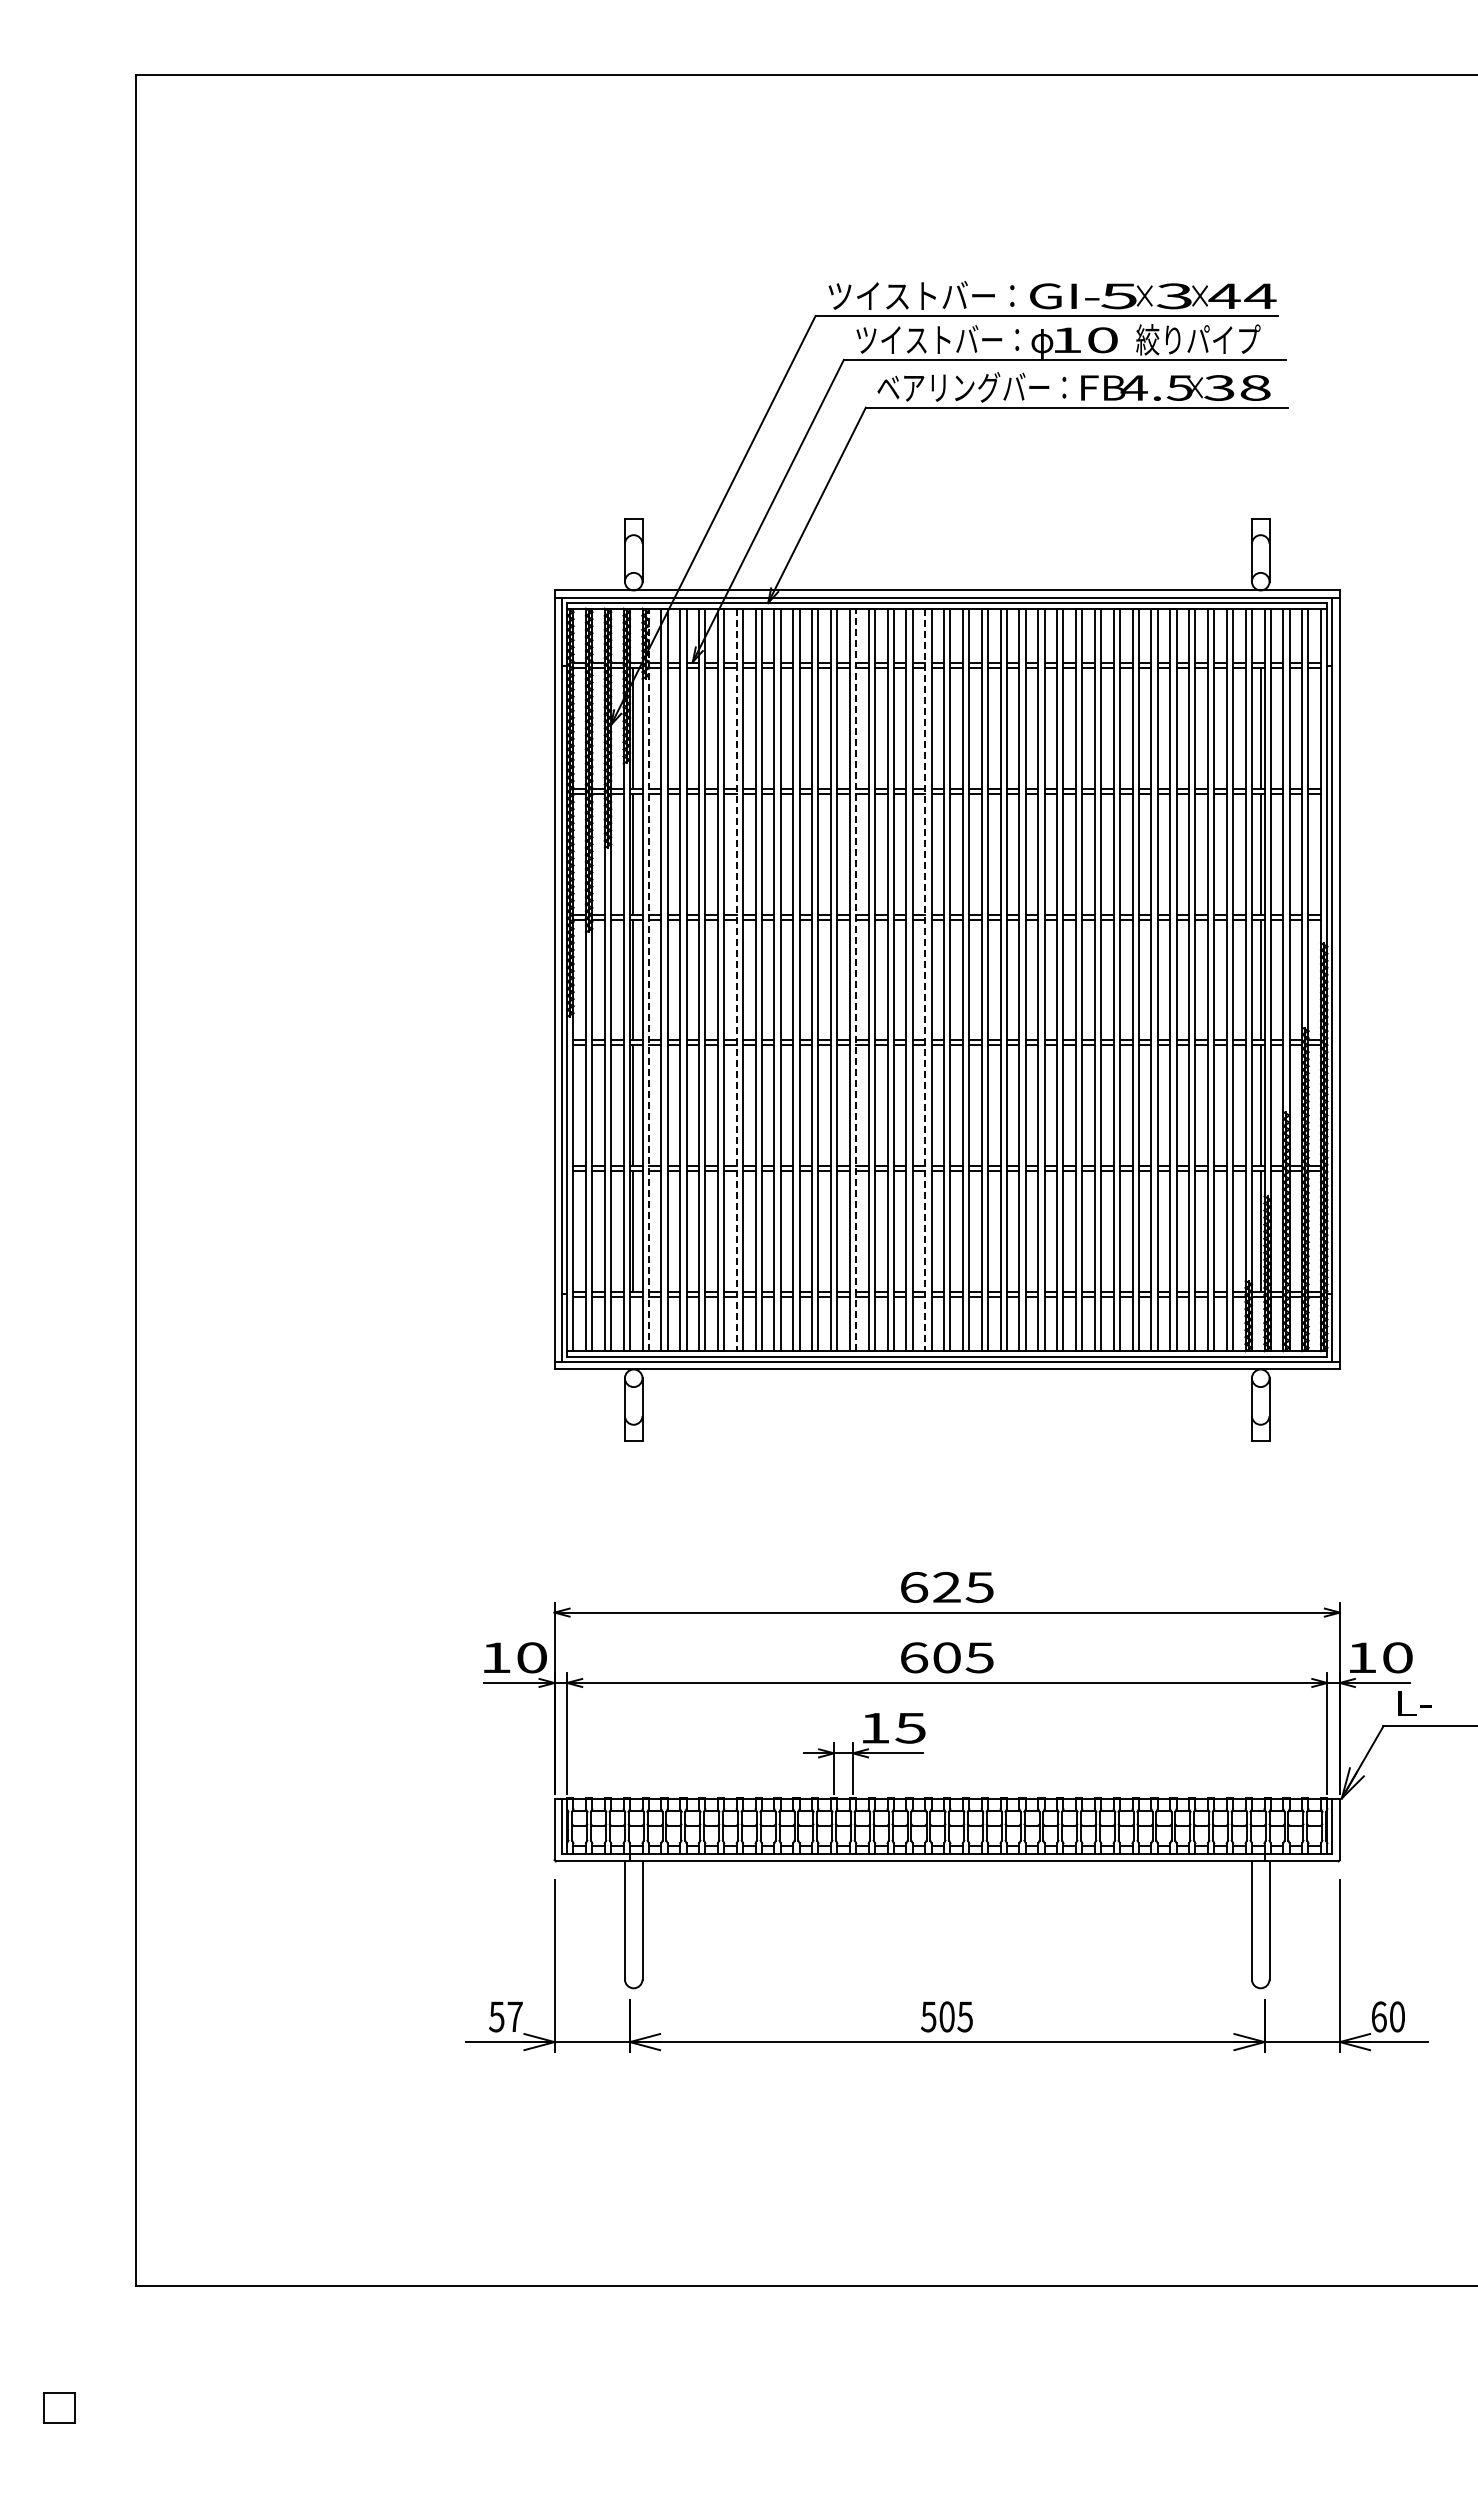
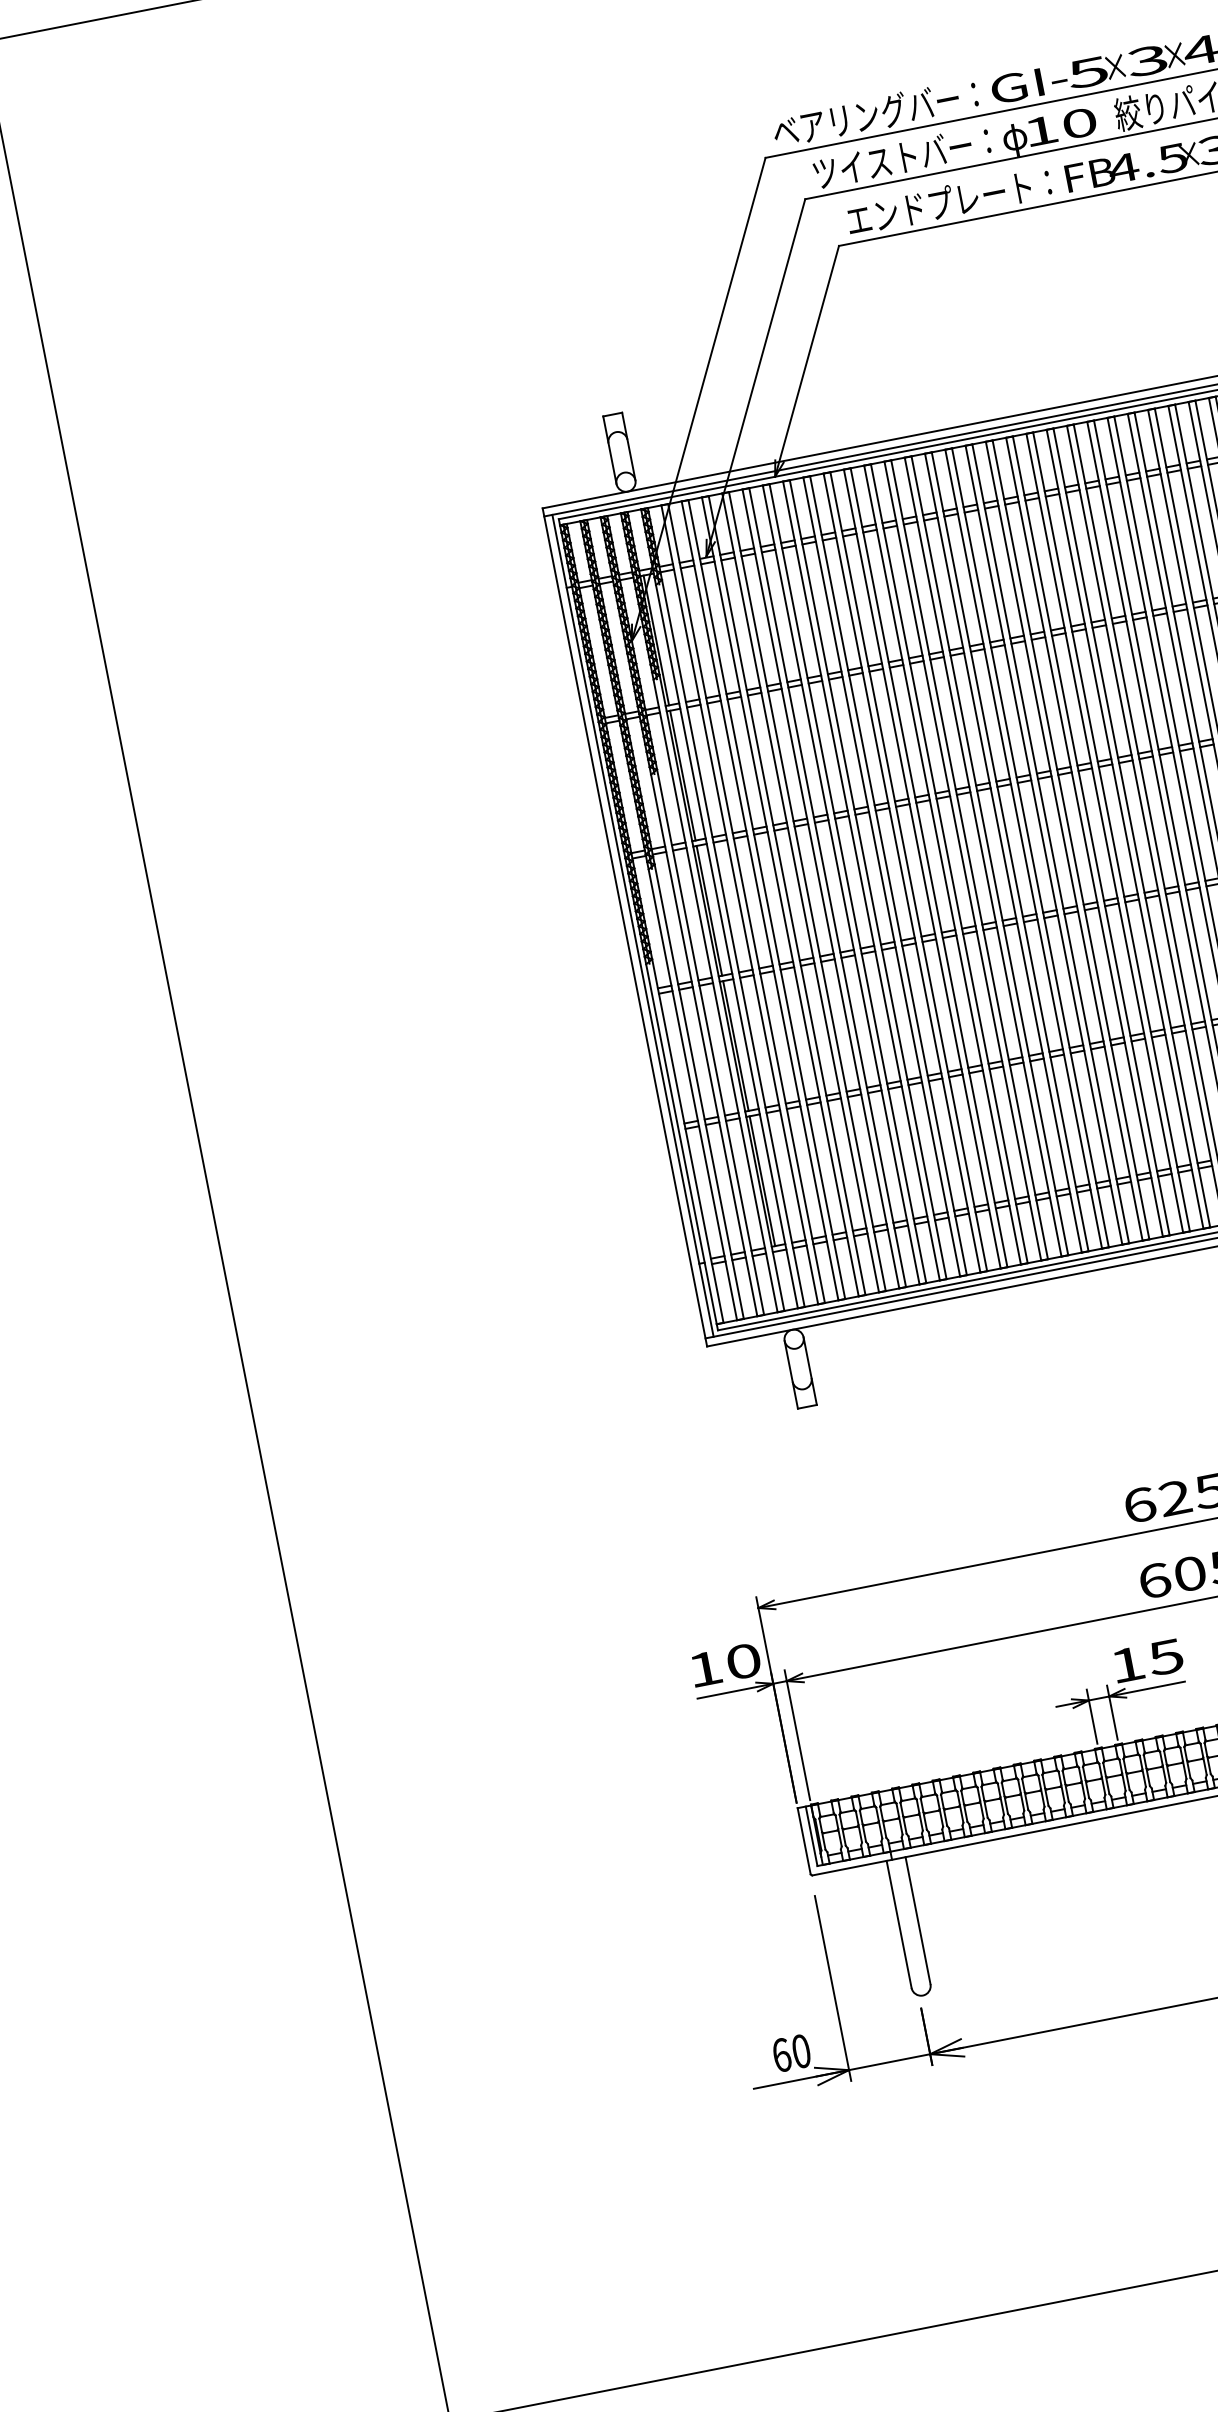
text: (921, 295) -> (875, 113), ツイストバー： -> ベアリングバー：
text: (963, 387) -> (939, 203), ベアリングバー： -> エンドプレート：
line: (648, 979) -> (725, 907), dashed -> solid
line: (856, 979) -> (949, 863), dashed -> solid
line: (736, 980) -> (820, 889), dashed -> solid
line: (925, 980) -> (1024, 849), dashed -> solid
text: (505, 2016) -> (790, 2052), 57 -> 60

